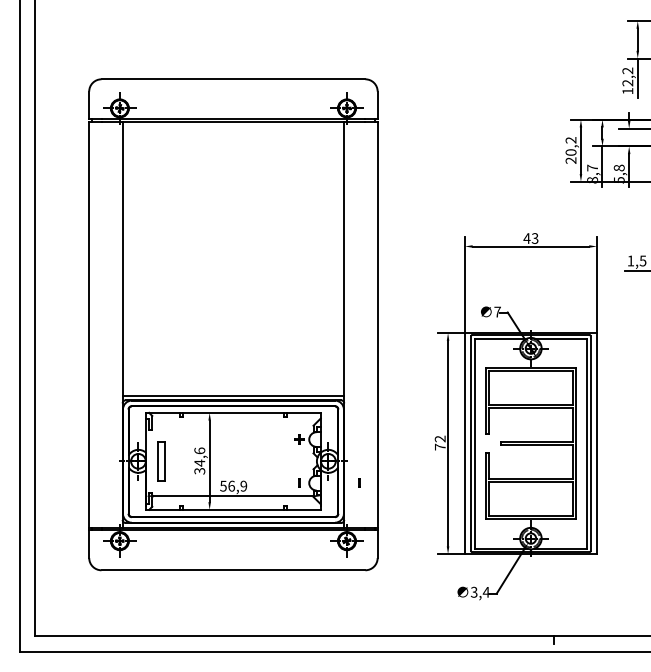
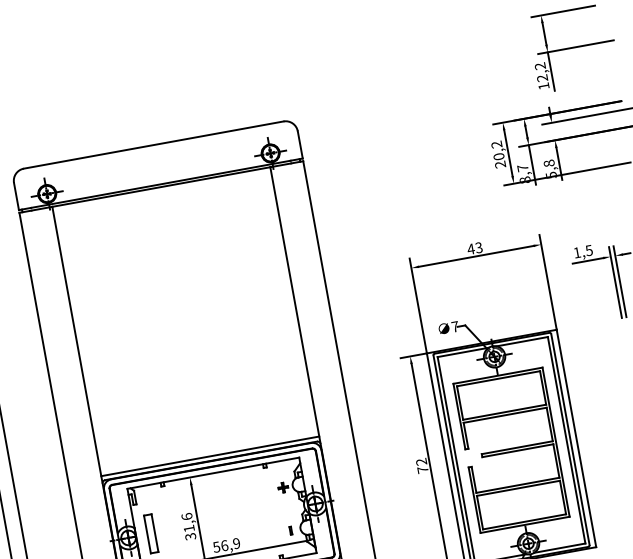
text: (199, 462) -> (188, 528), 34,6 -> 31,6
part: (359, 482) -> (349, 519), removed

